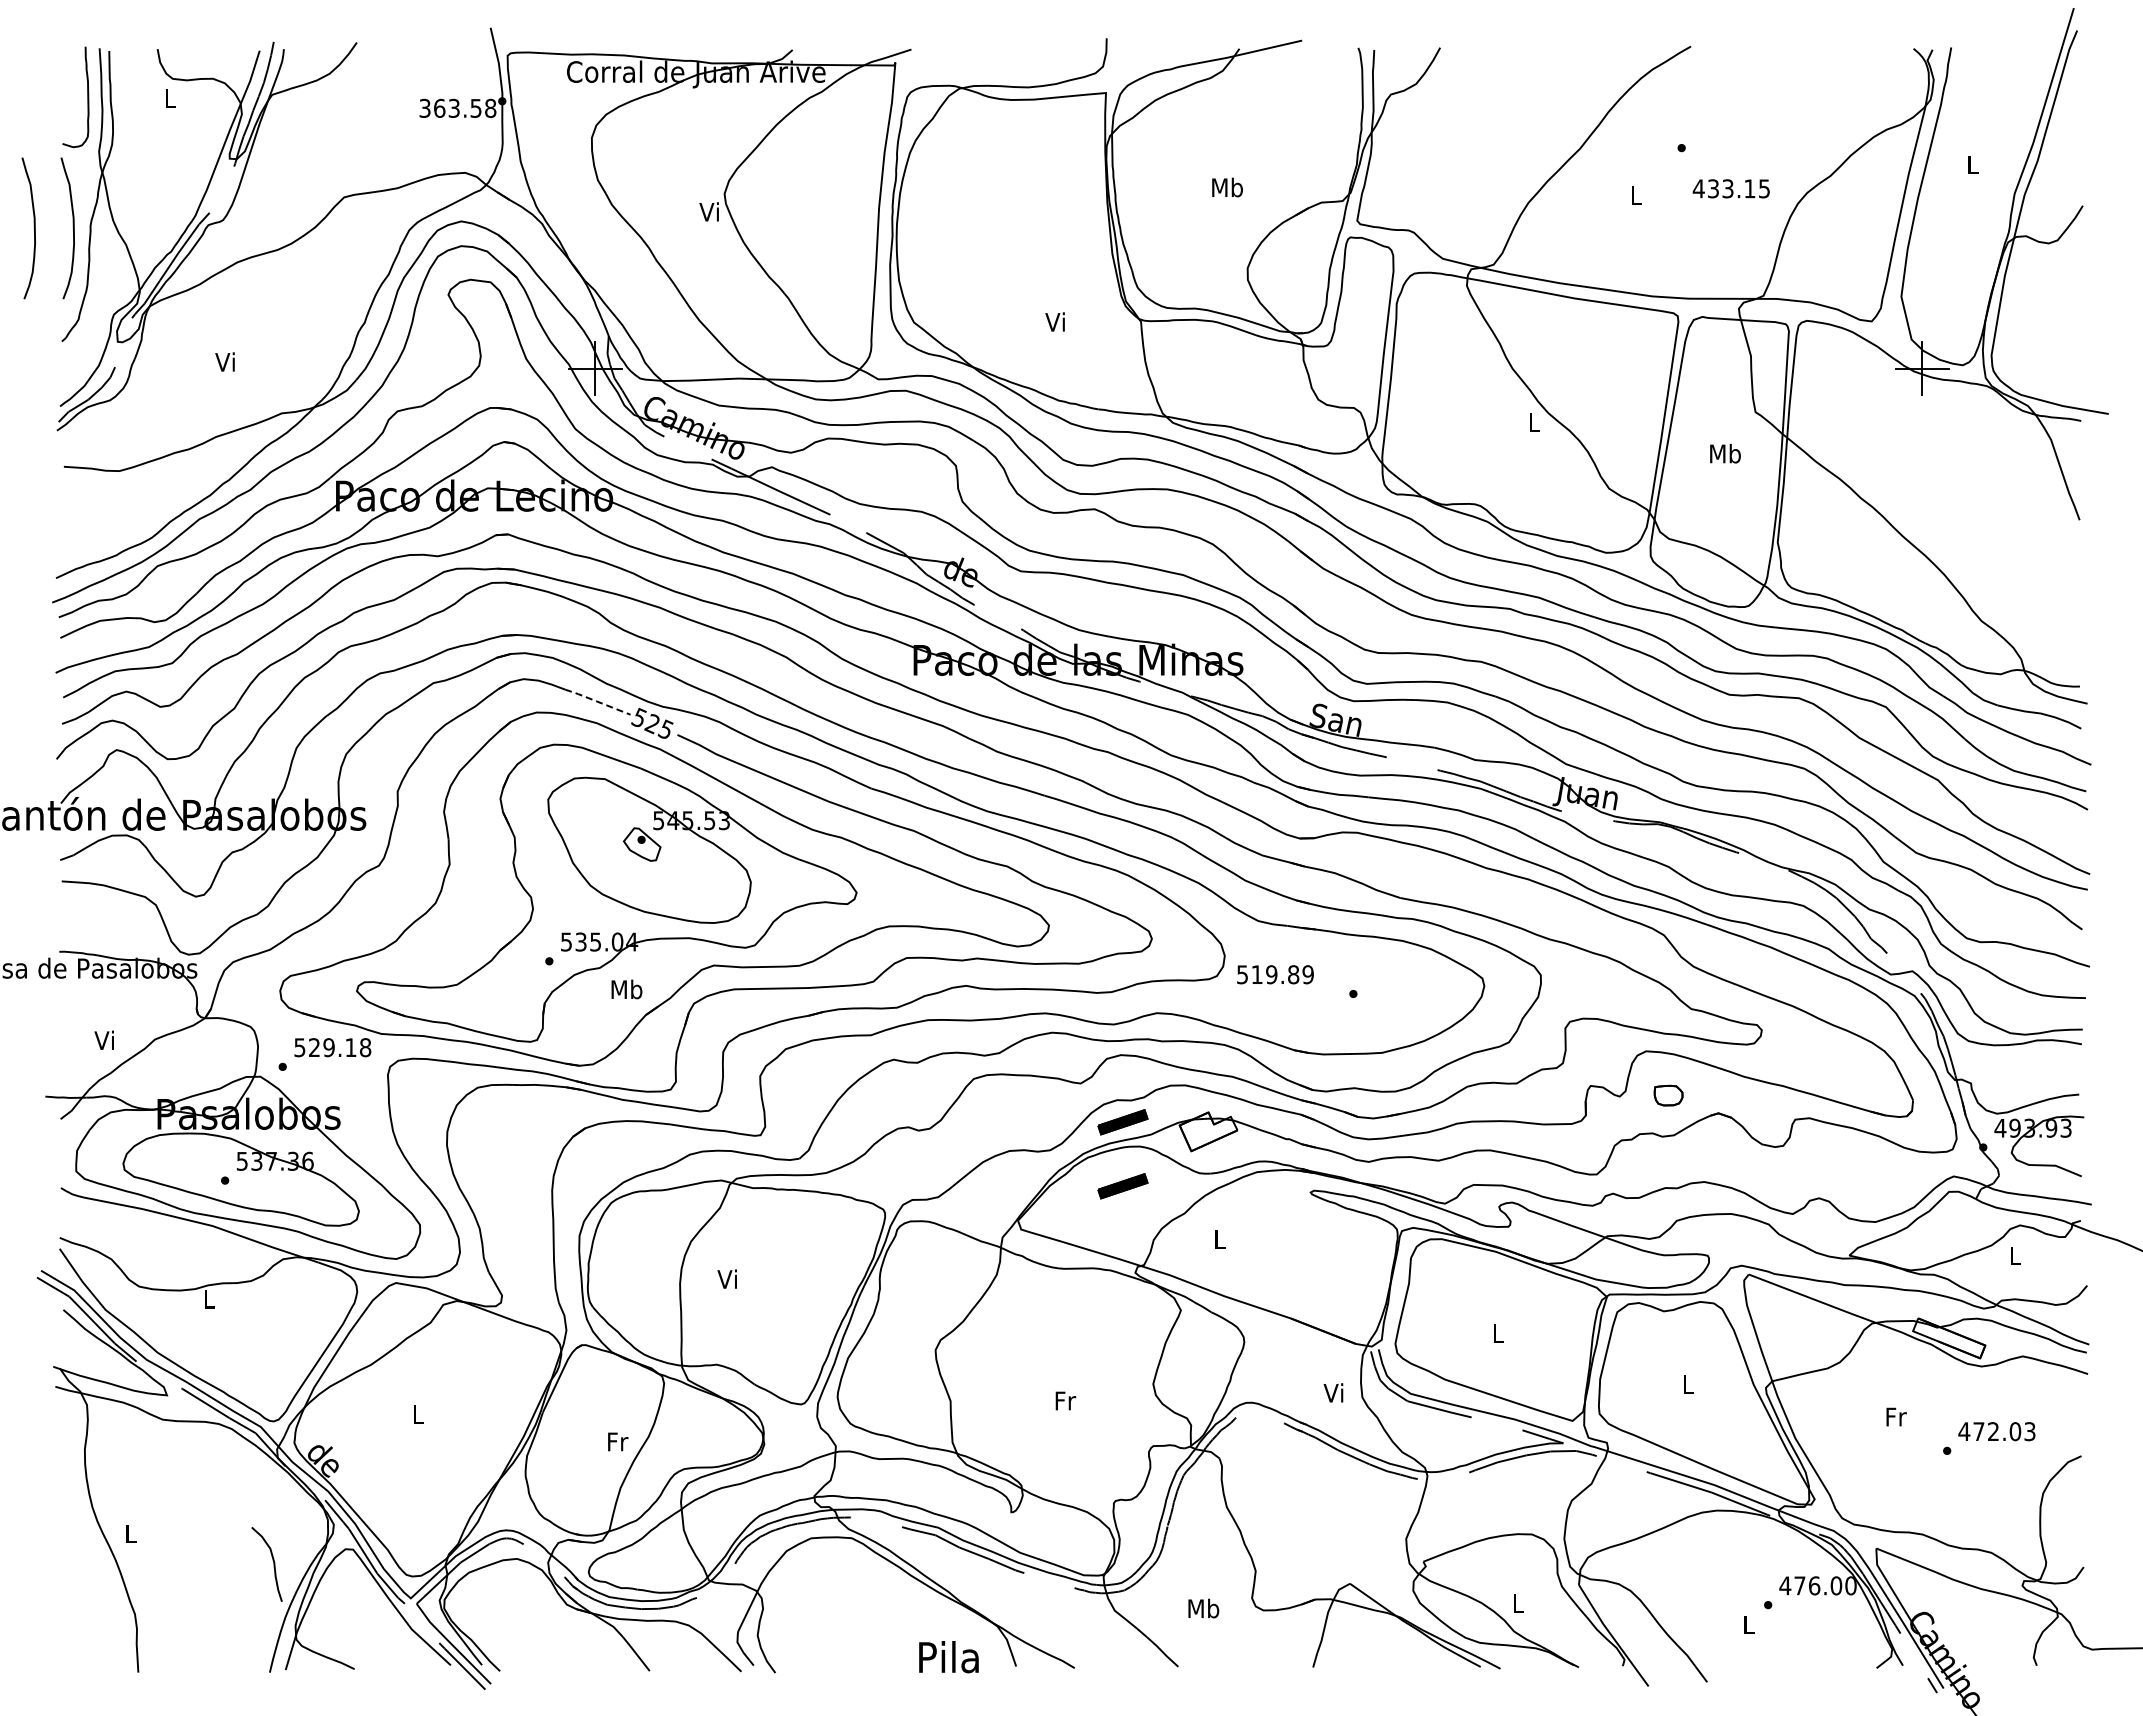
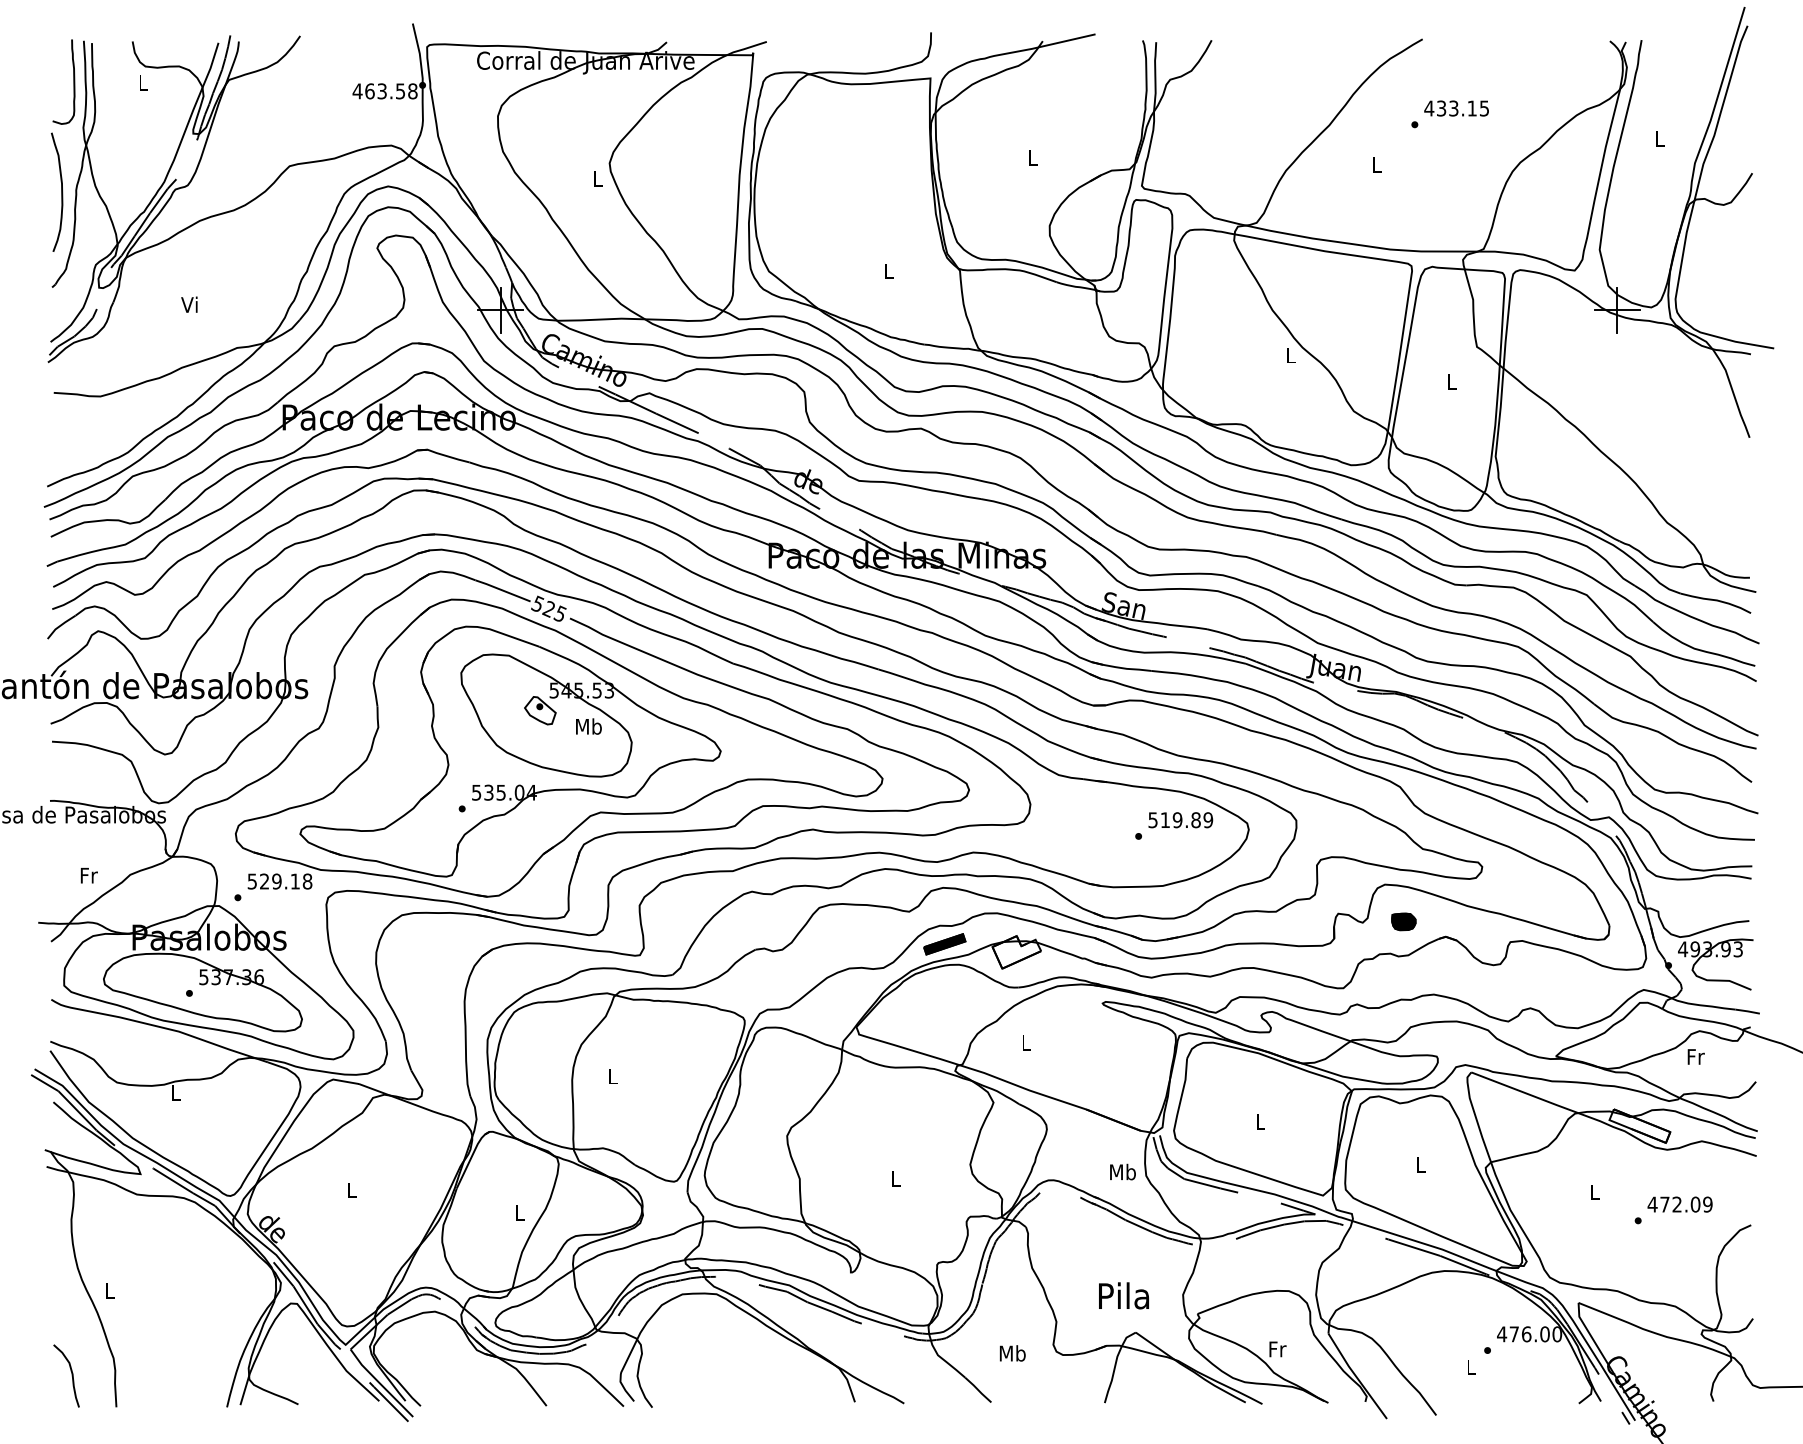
text: (425, 107) -> (358, 90), 363.58 -> 463.58
text: (1227, 187) -> (1032, 157), Mb -> L
text: (1730, 188) -> (1455, 108), moved
text: (708, 211) -> (596, 178), Vi -> L
curve: (33, 227) -> (28, 191), removed
text: (1054, 321) -> (887, 270), Vi -> L
text: (1725, 453) -> (1451, 381), Mb -> L
line: (597, 701) -> (502, 590), dashed -> solid
text: (1275, 974) -> (1180, 820), moved
text: (626, 989) -> (588, 726), moved
text: (105, 1039) -> (88, 874), Vi -> Fr
fill: (1668, 1095) -> (1403, 921), added
part: (1122, 1186) -> (944, 998), removed
text: (2016, 1255) -> (1696, 1056), L -> Fr
text: (726, 1278) -> (611, 1075), Vi -> L
text: (1334, 1392) -> (1122, 1171), Vi -> Mb
text: (1065, 1400) -> (896, 1178), Fr -> L
text: (1896, 1416) -> (1595, 1191), Fr -> L
text: (2029, 1431) -> (1707, 1204), 472.03 -> 472.09
text: (618, 1441) -> (520, 1212), Fr -> L
curve: (273, 1564) -> (71, 1376), moved
text: (1519, 1603) -> (1278, 1349), L -> Fr
text: (948, 1657) -> (1123, 1296), moved

